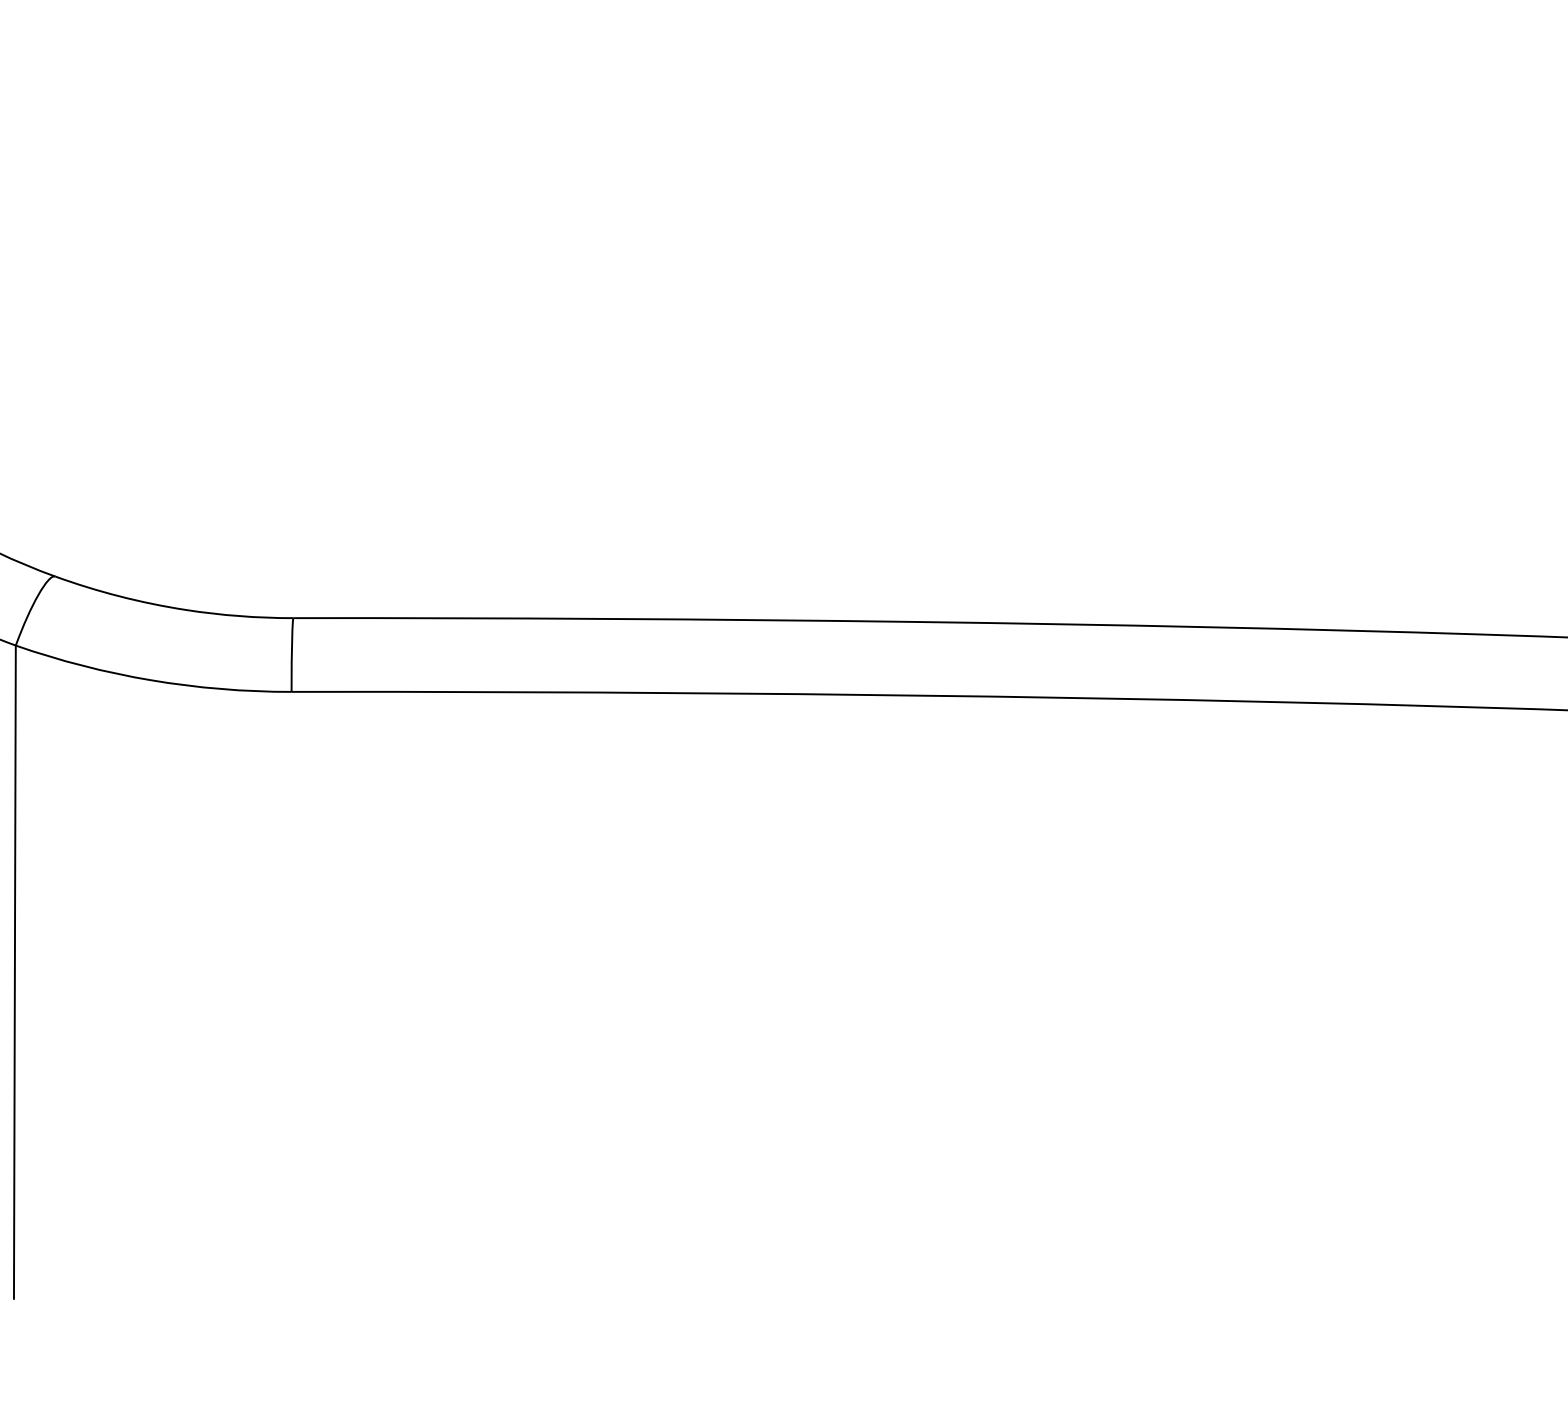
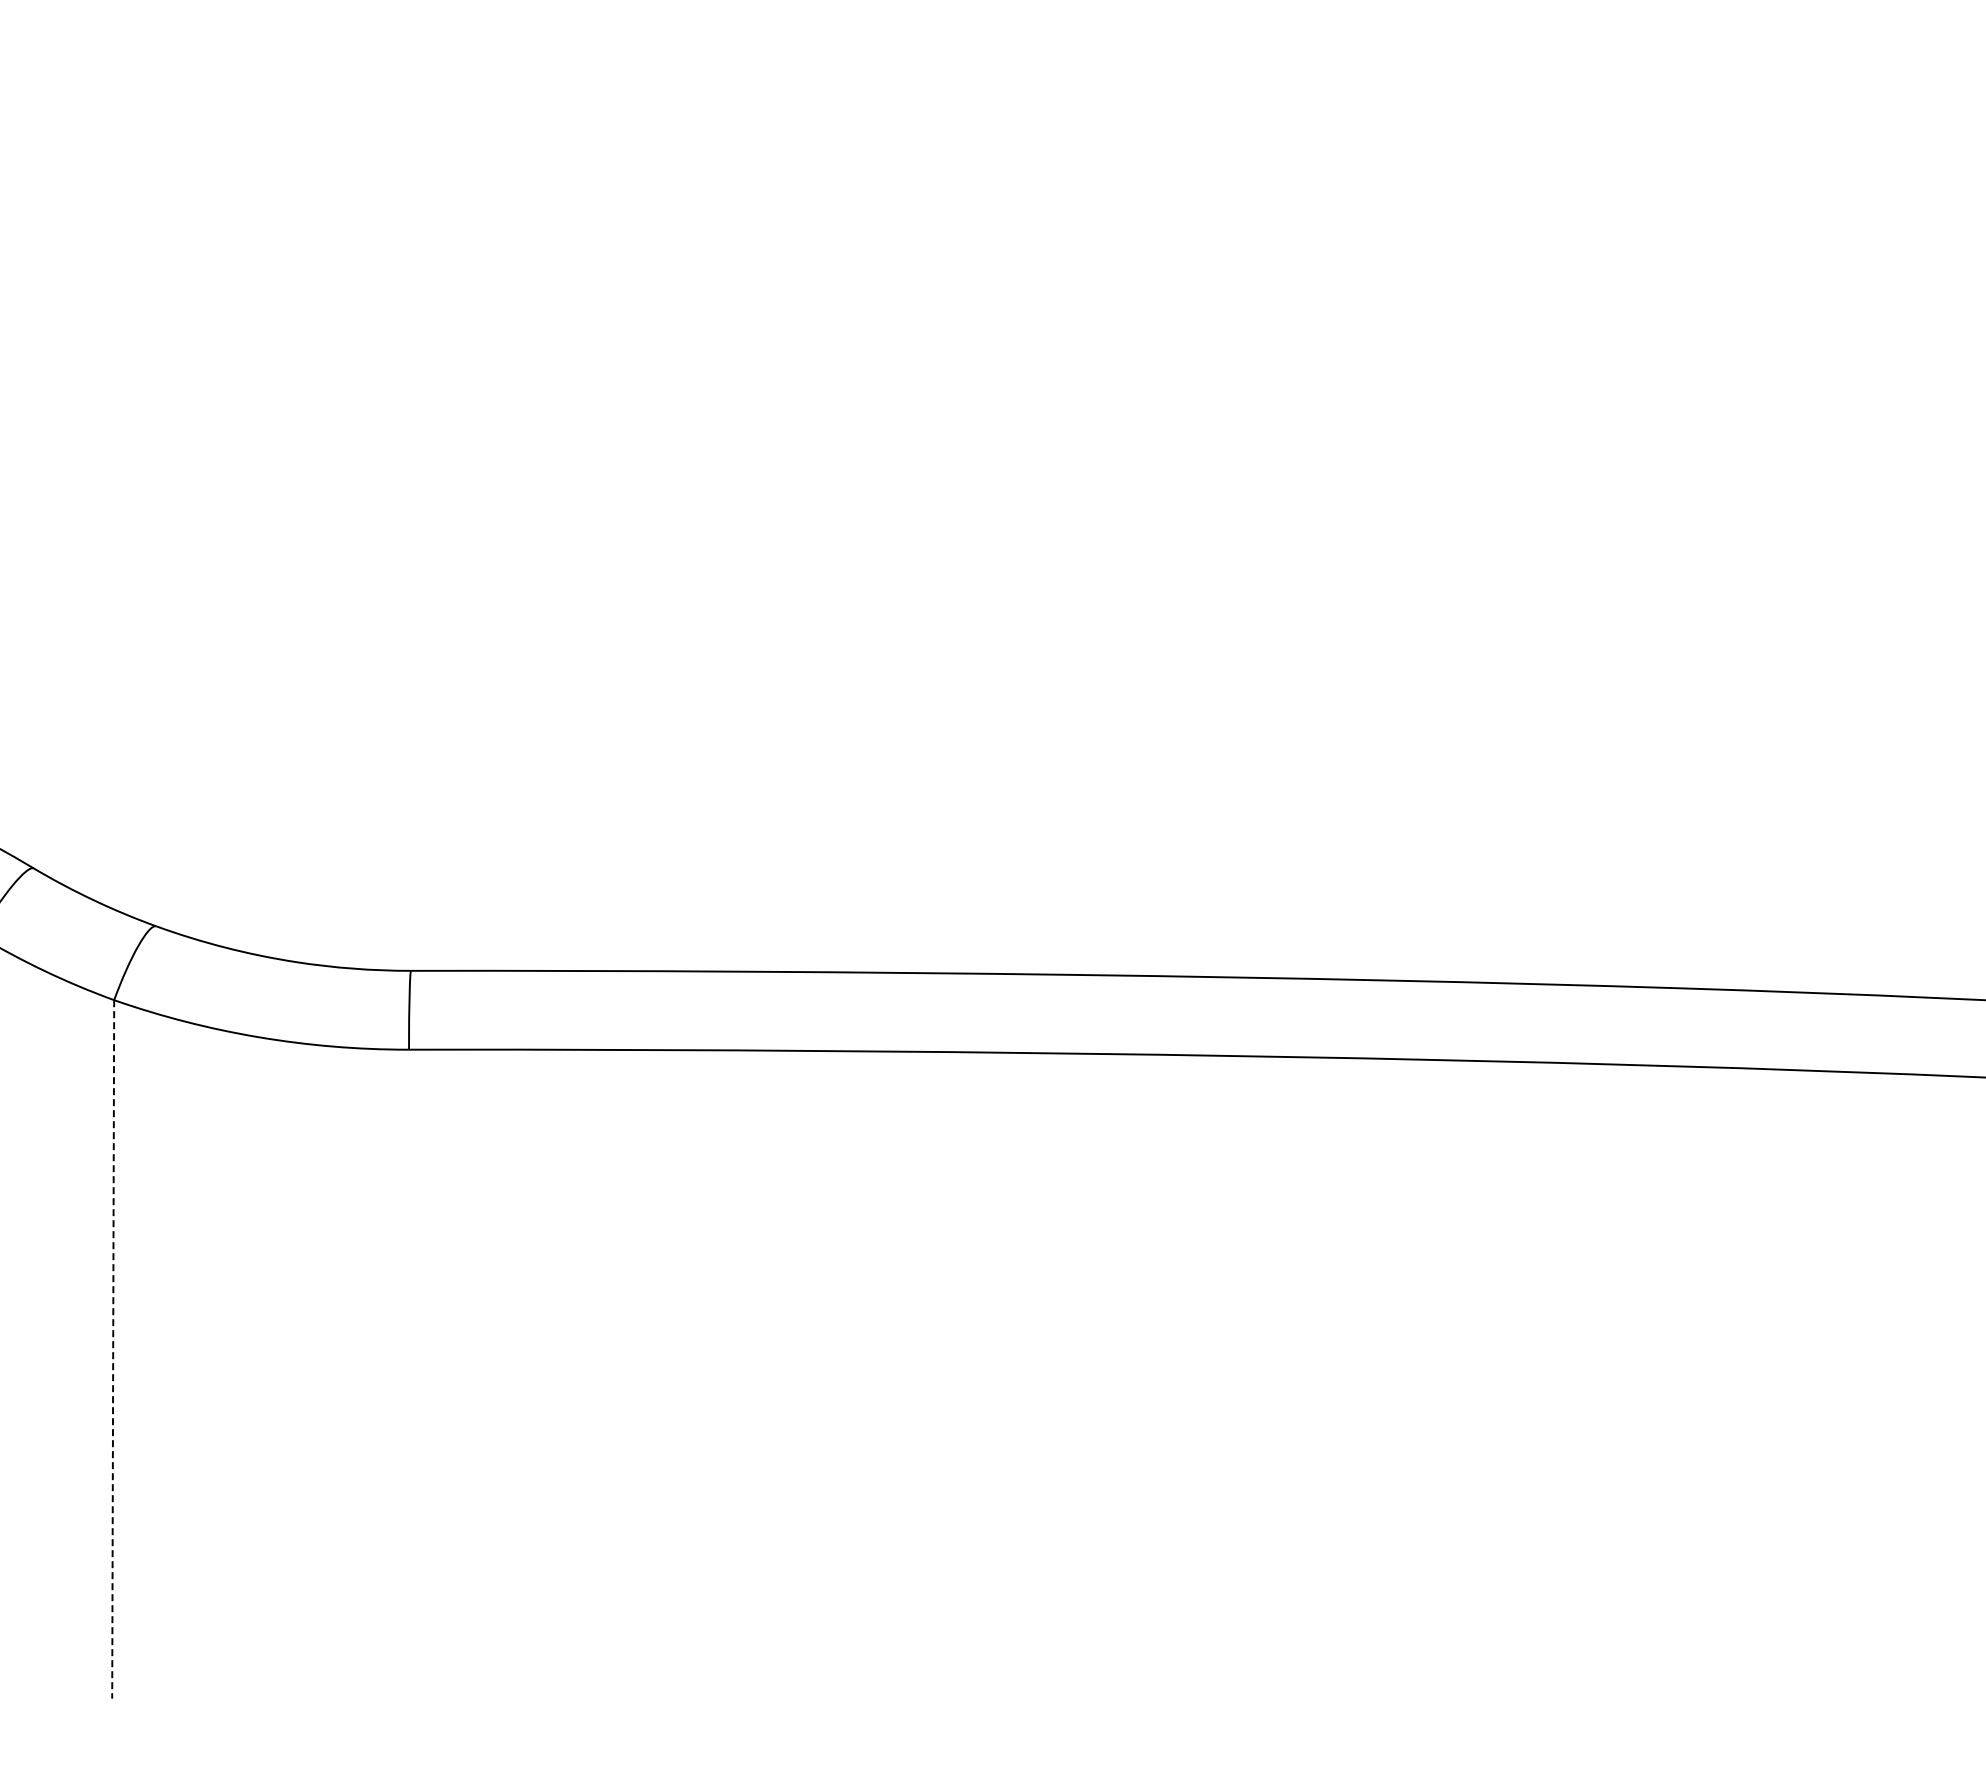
line: (15, 972) -> (113, 1349), solid -> dashed

